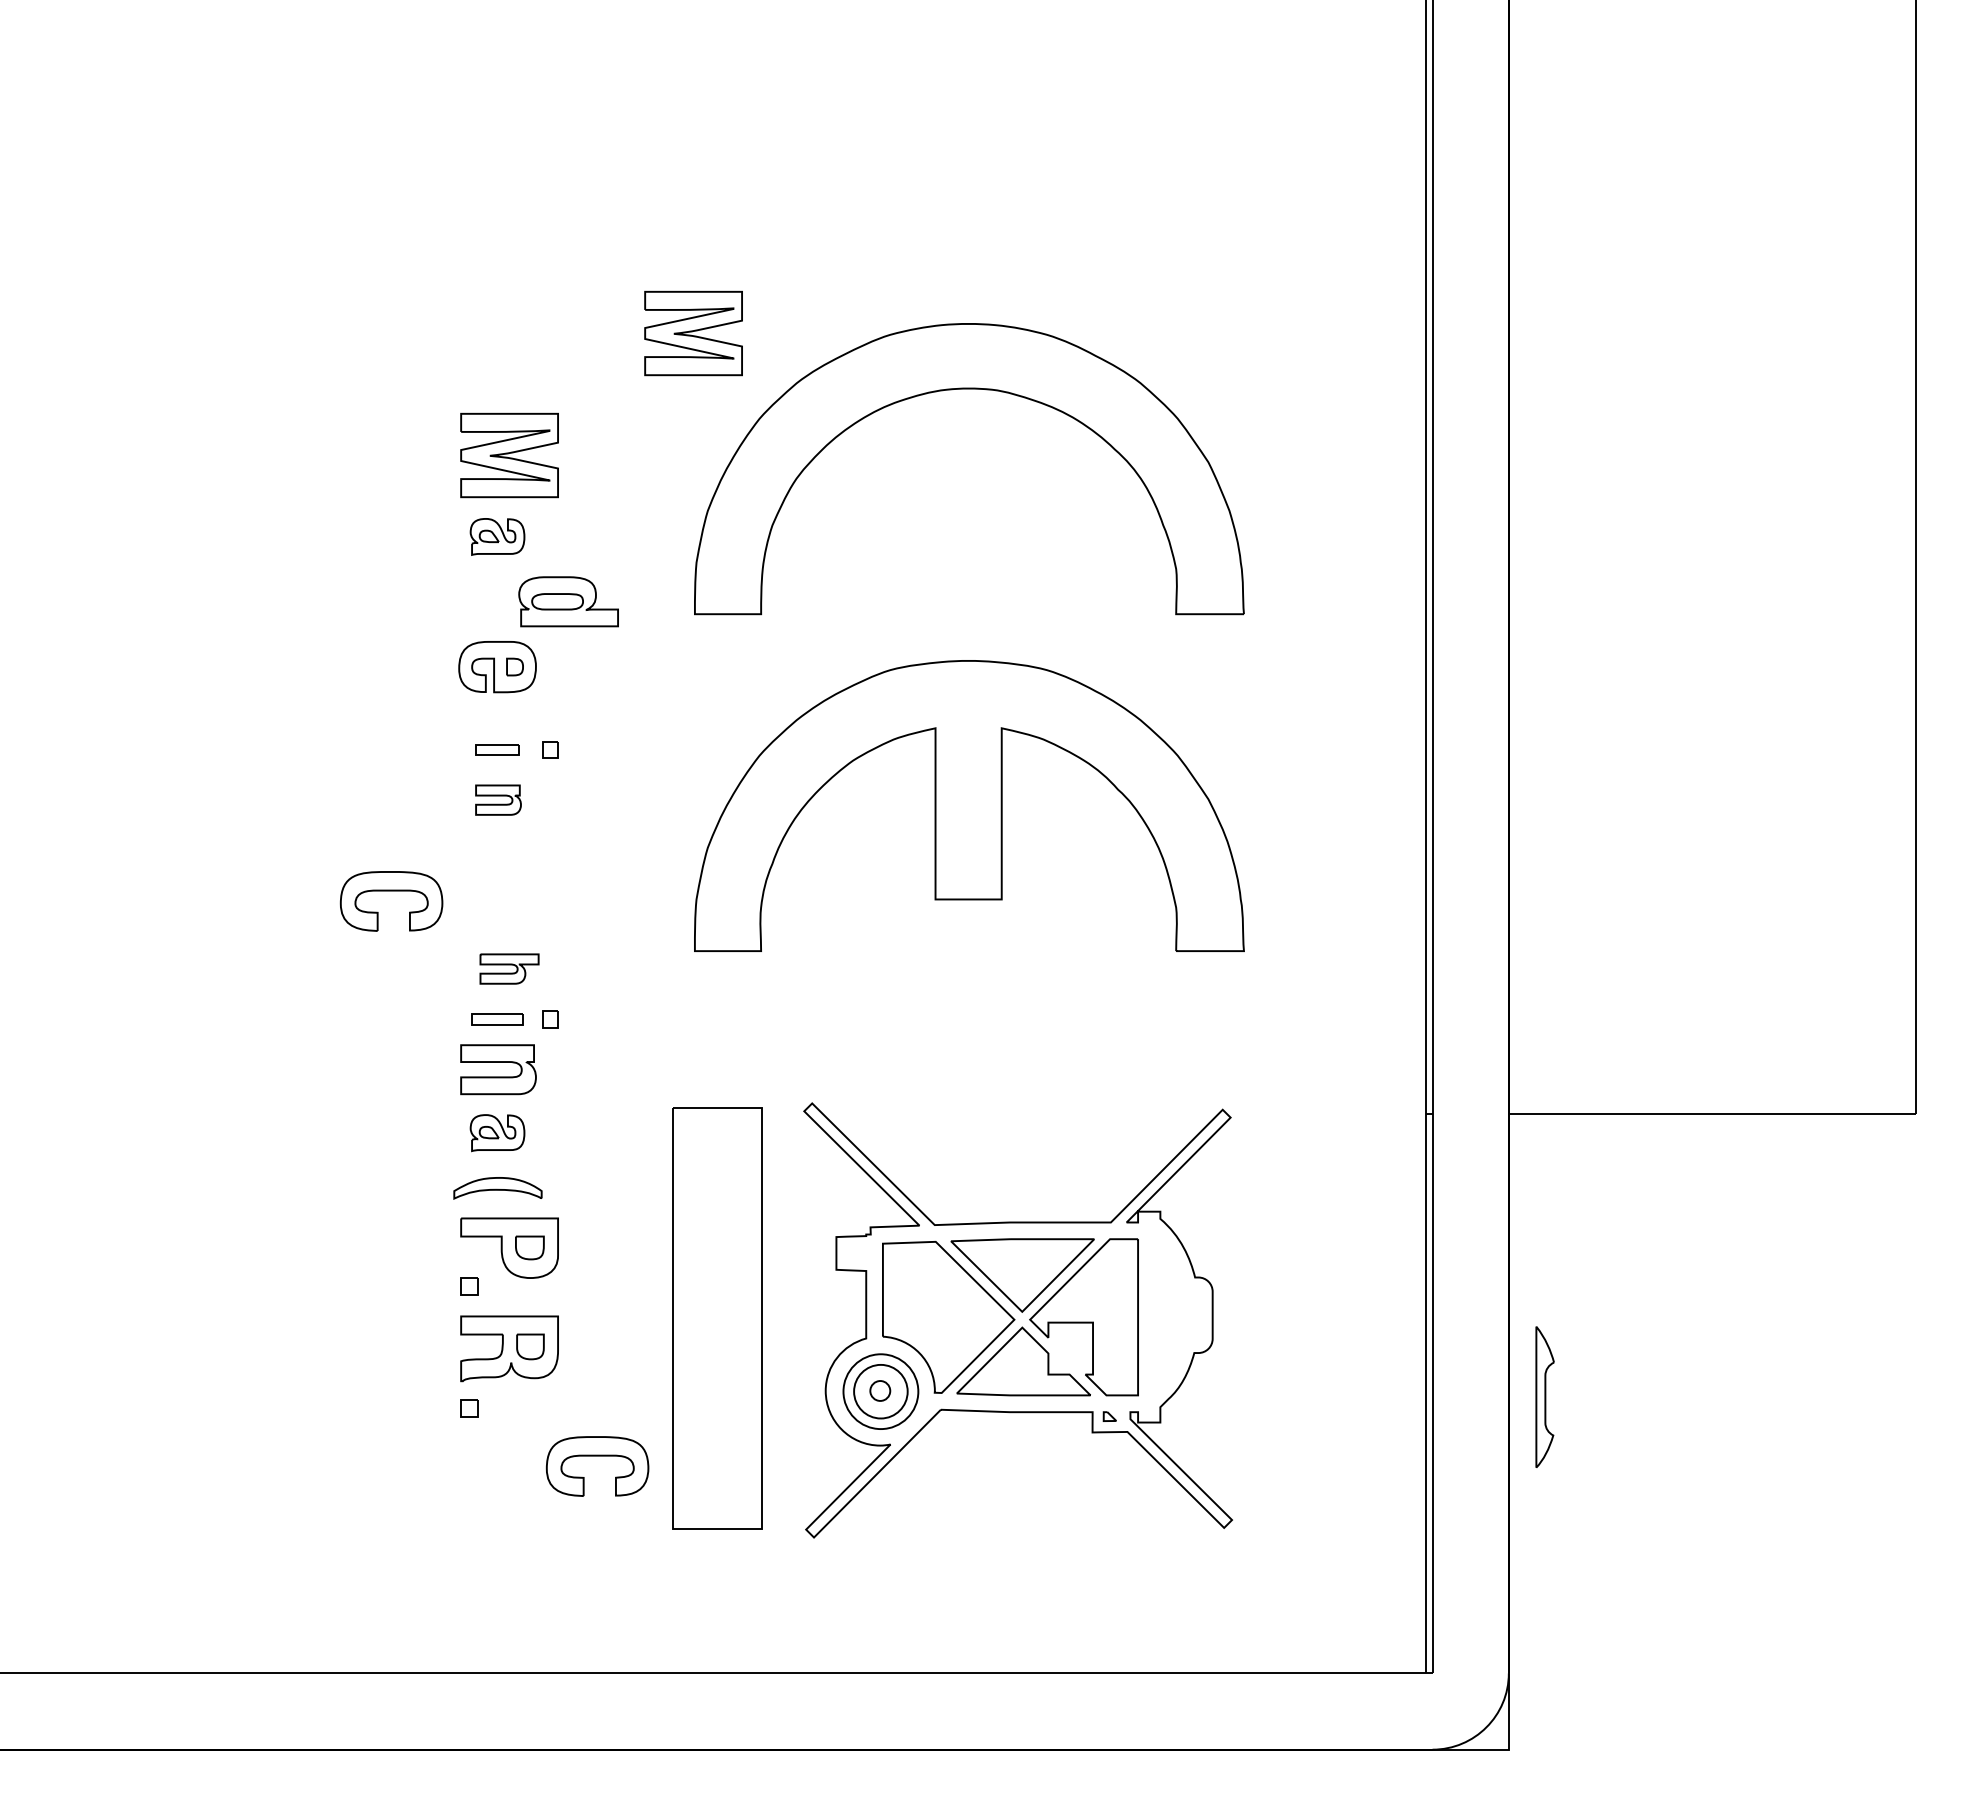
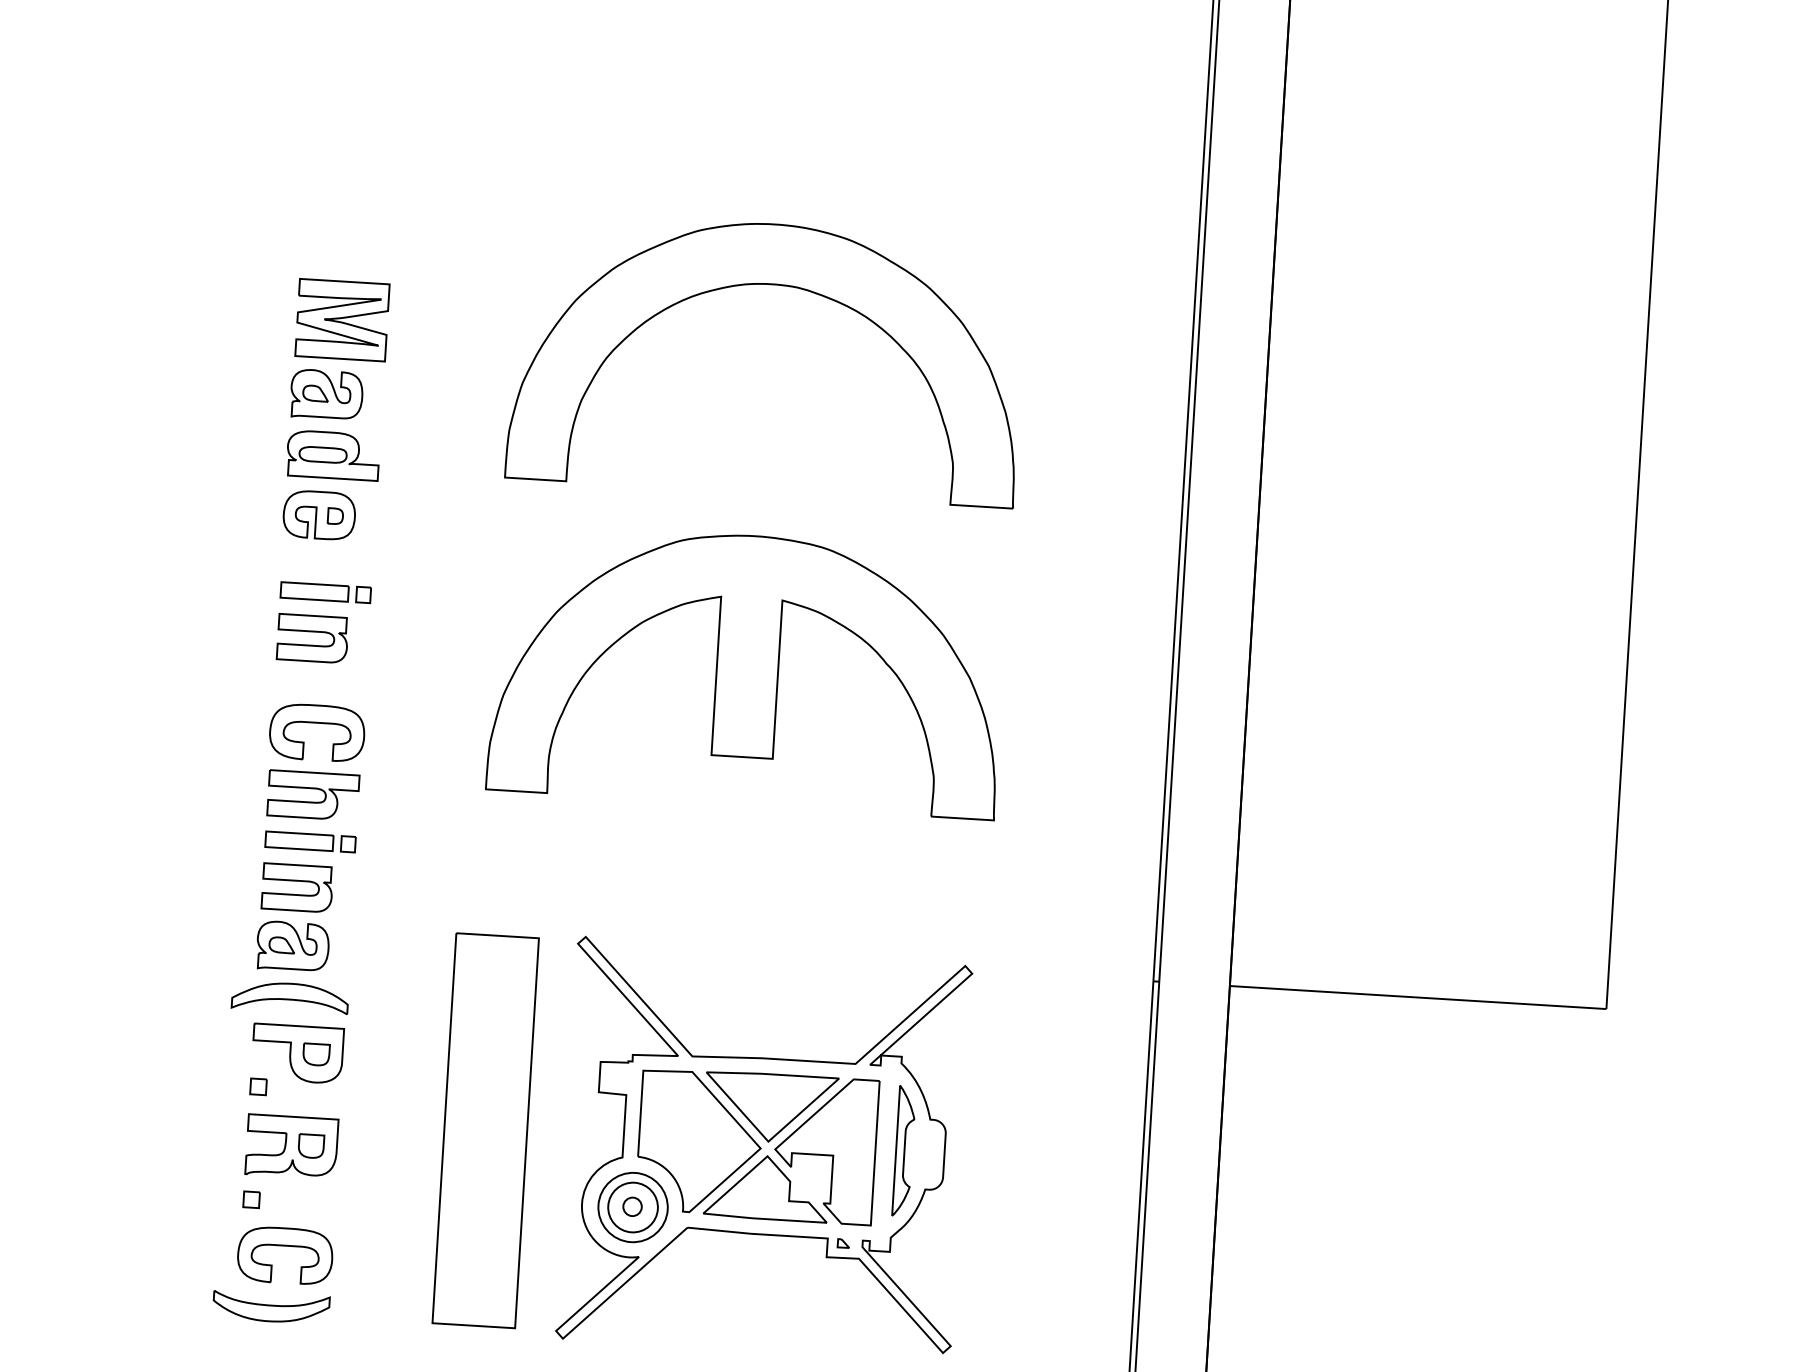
part: (693, 333) -> (519, 217), removed
part: (497, 536) -> (326, 394), size x1.43
part: (568, 601) -> (333, 455), moved
part: (497, 749) -> (314, 591), size x1.67
part: (498, 799) -> (312, 637), size x1.67
part: (391, 891) -> (317, 723), moved
part: (509, 968) -> (313, 794), size x1.67
part: (497, 1019) -> (299, 841), size x1.43
part: (497, 1132) -> (292, 945), size x1.43
part: (497, 1188) -> (289, 997), size x1.43
part: (1544, 1396) -> (903, 1150), moved
part: (597, 1456) -> (285, 1246), moved
part: (497, 1522) -> (270, 1306), added

